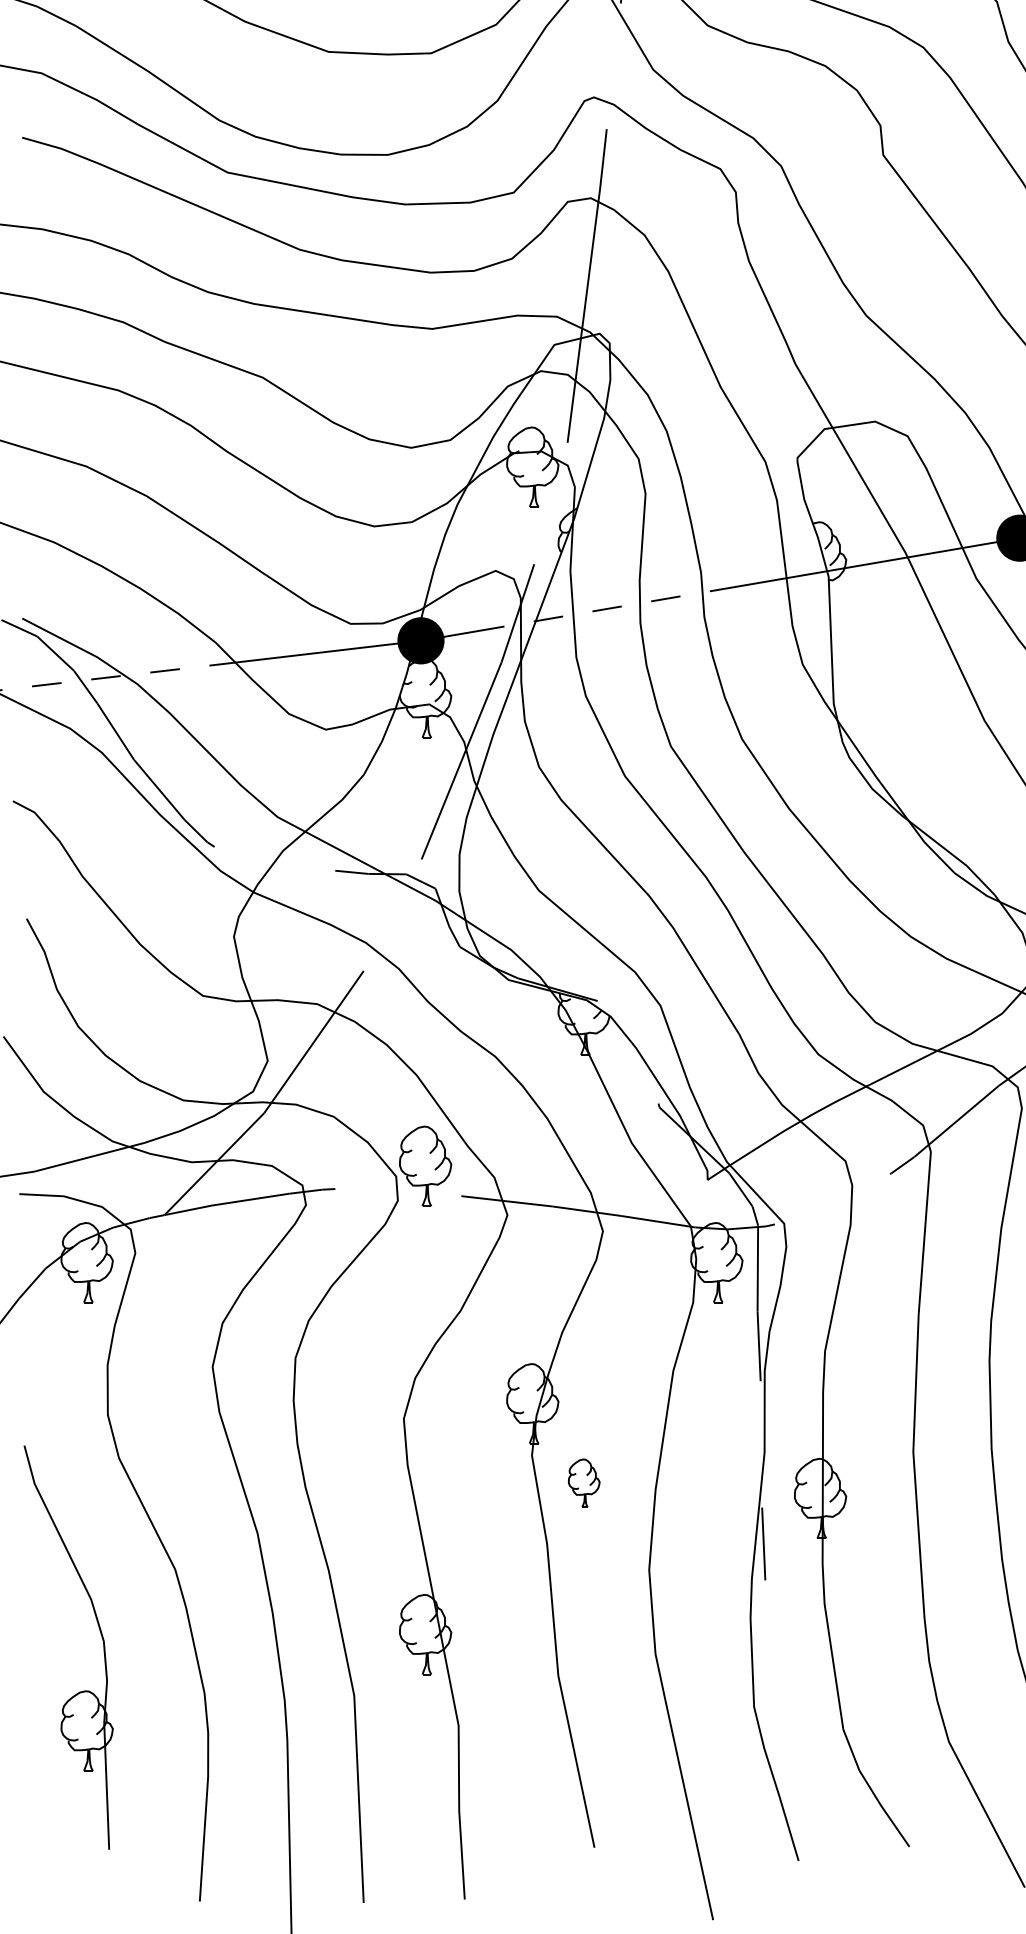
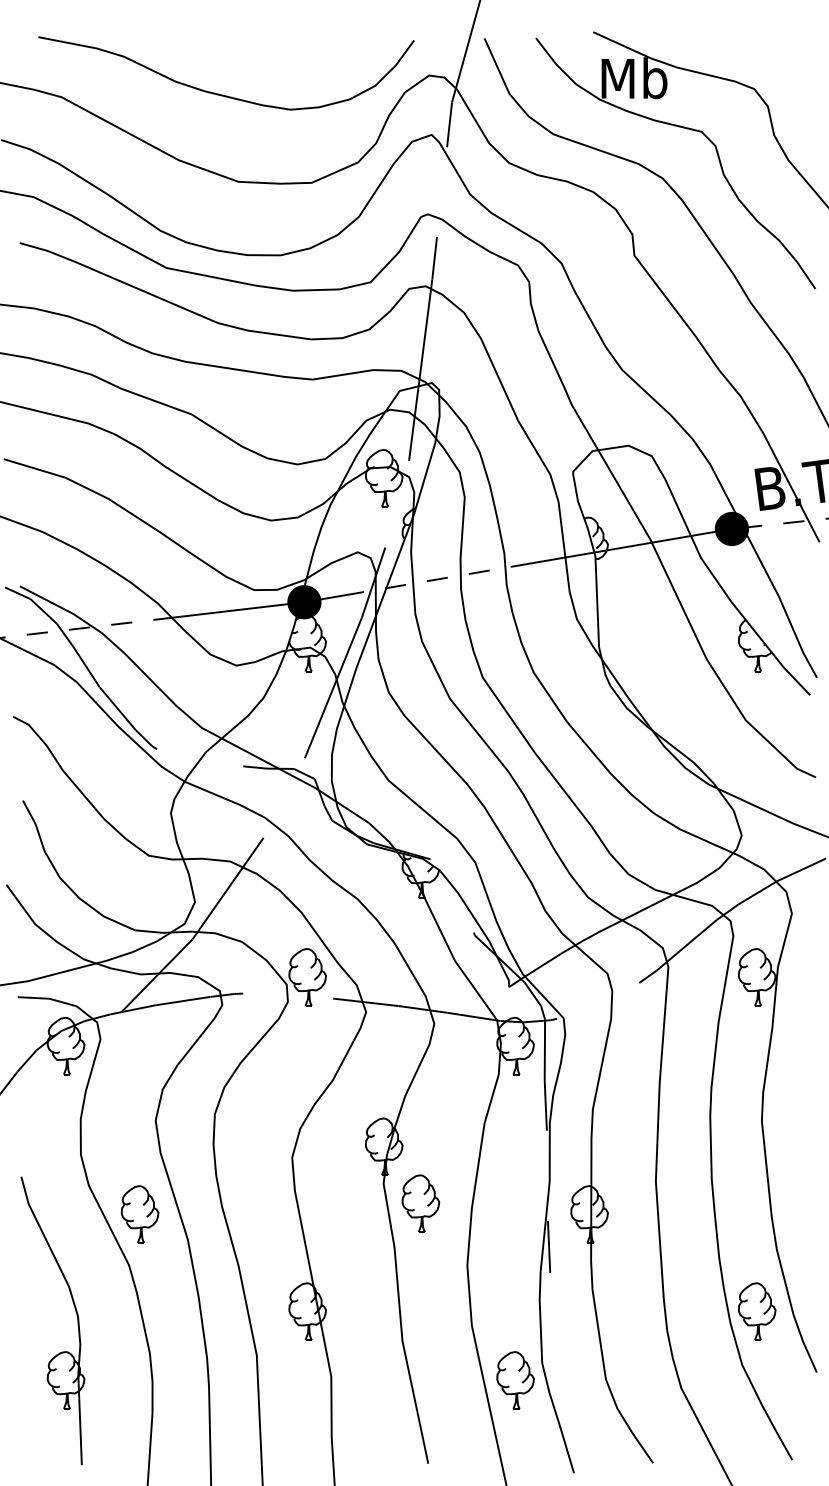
part: (583, 1483) -> (420, 1203), size x1.67
part: (189, 1498) -> (139, 1214), added
part: (716, 1731) -> (515, 1380), added

